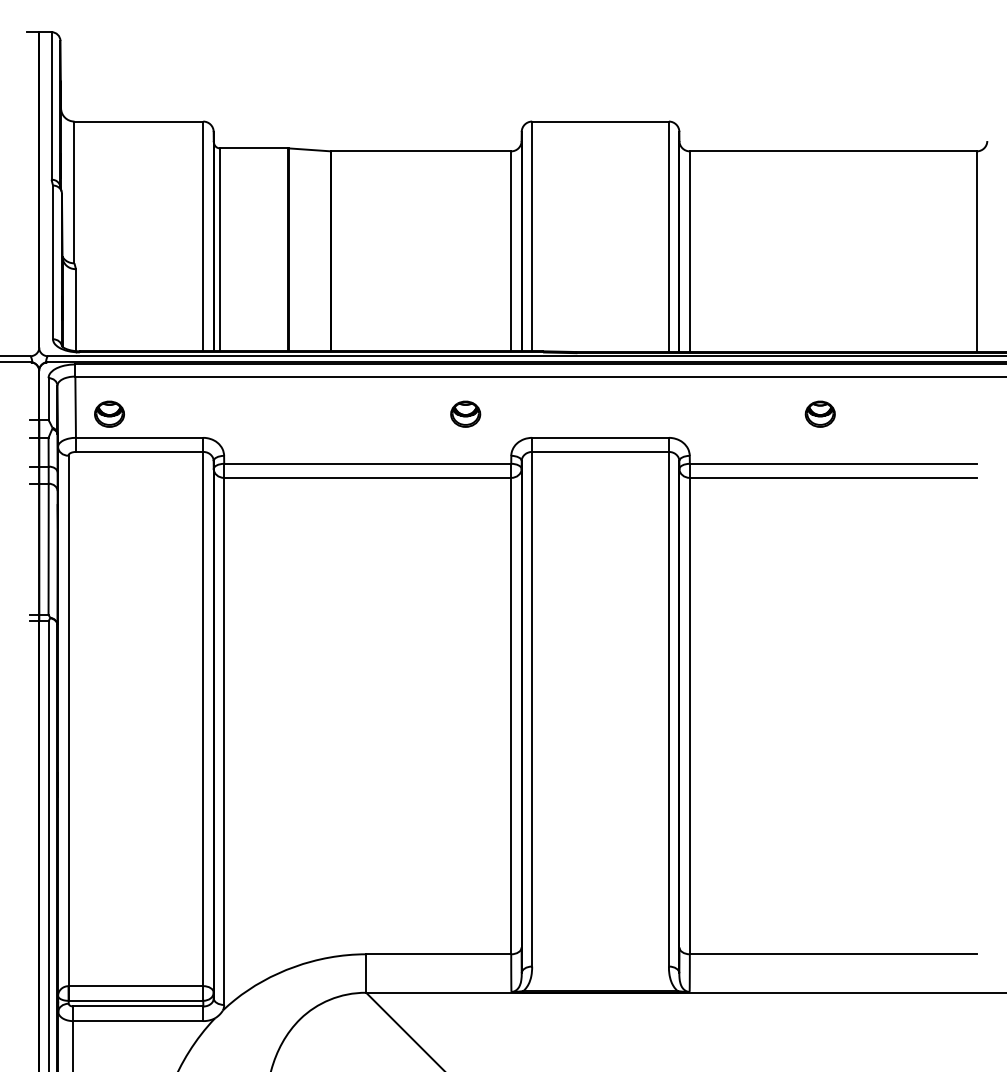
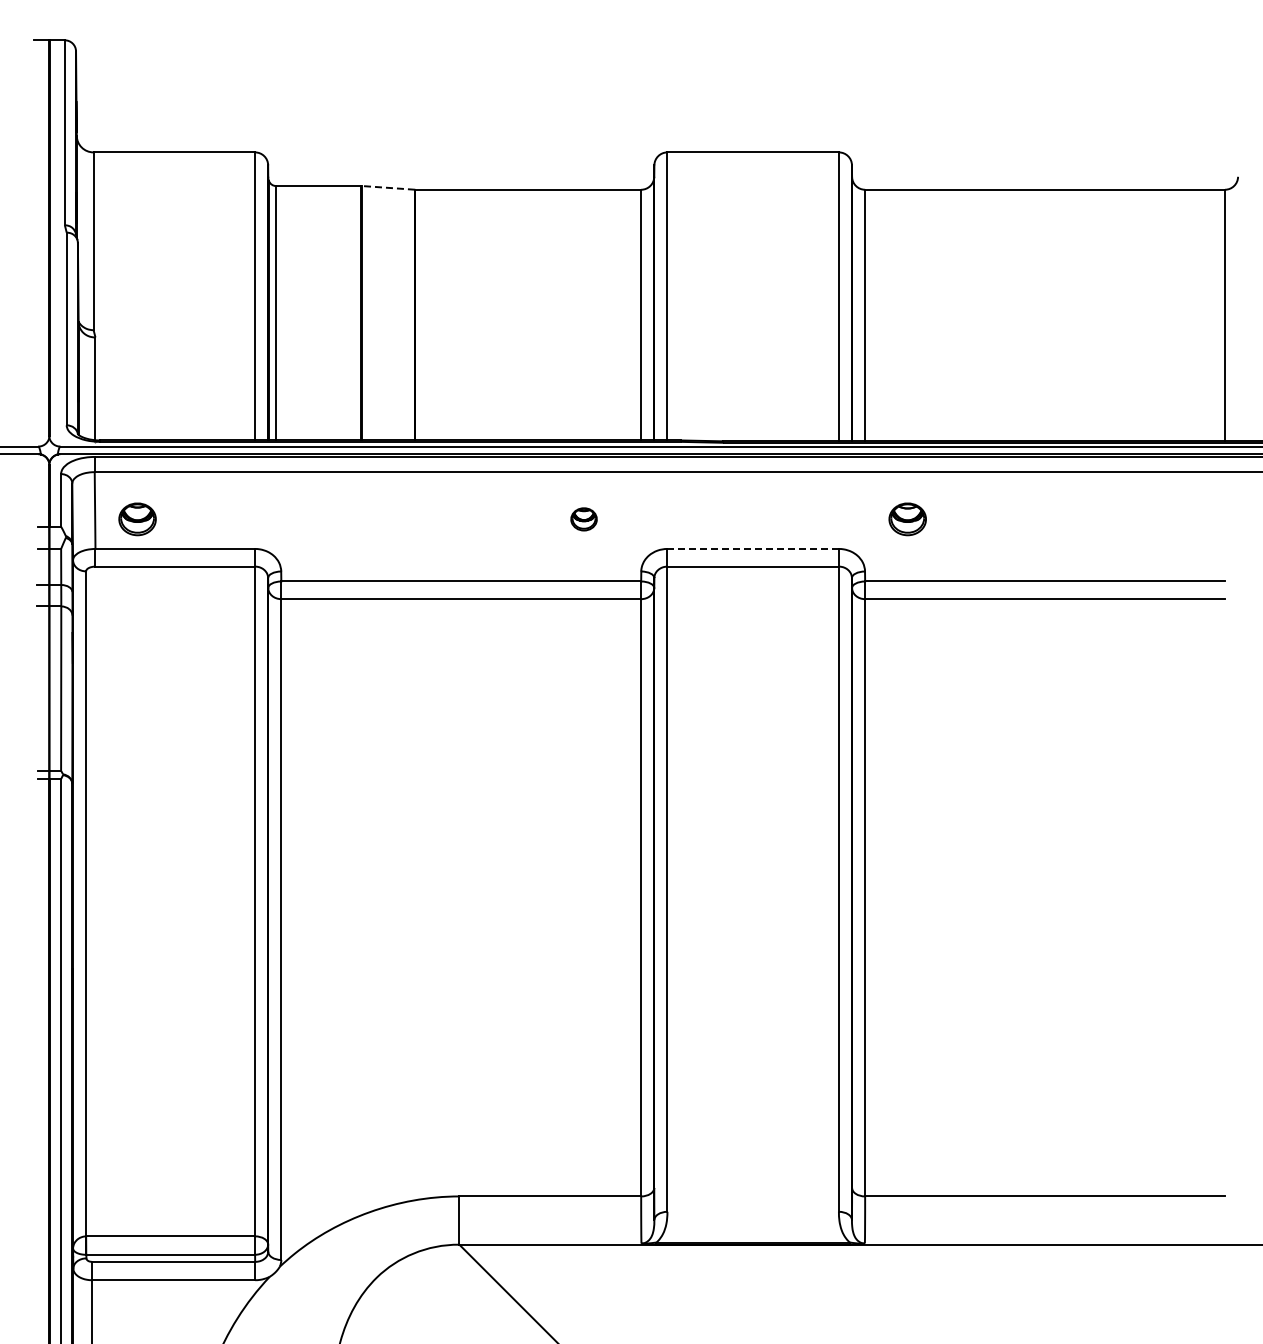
line: (309, 149) -> (388, 187), solid -> dashed
part: (465, 414) -> (583, 519), size x0.7
part: (820, 414) -> (907, 519), moved
line: (600, 437) -> (753, 548), solid -> dashed

